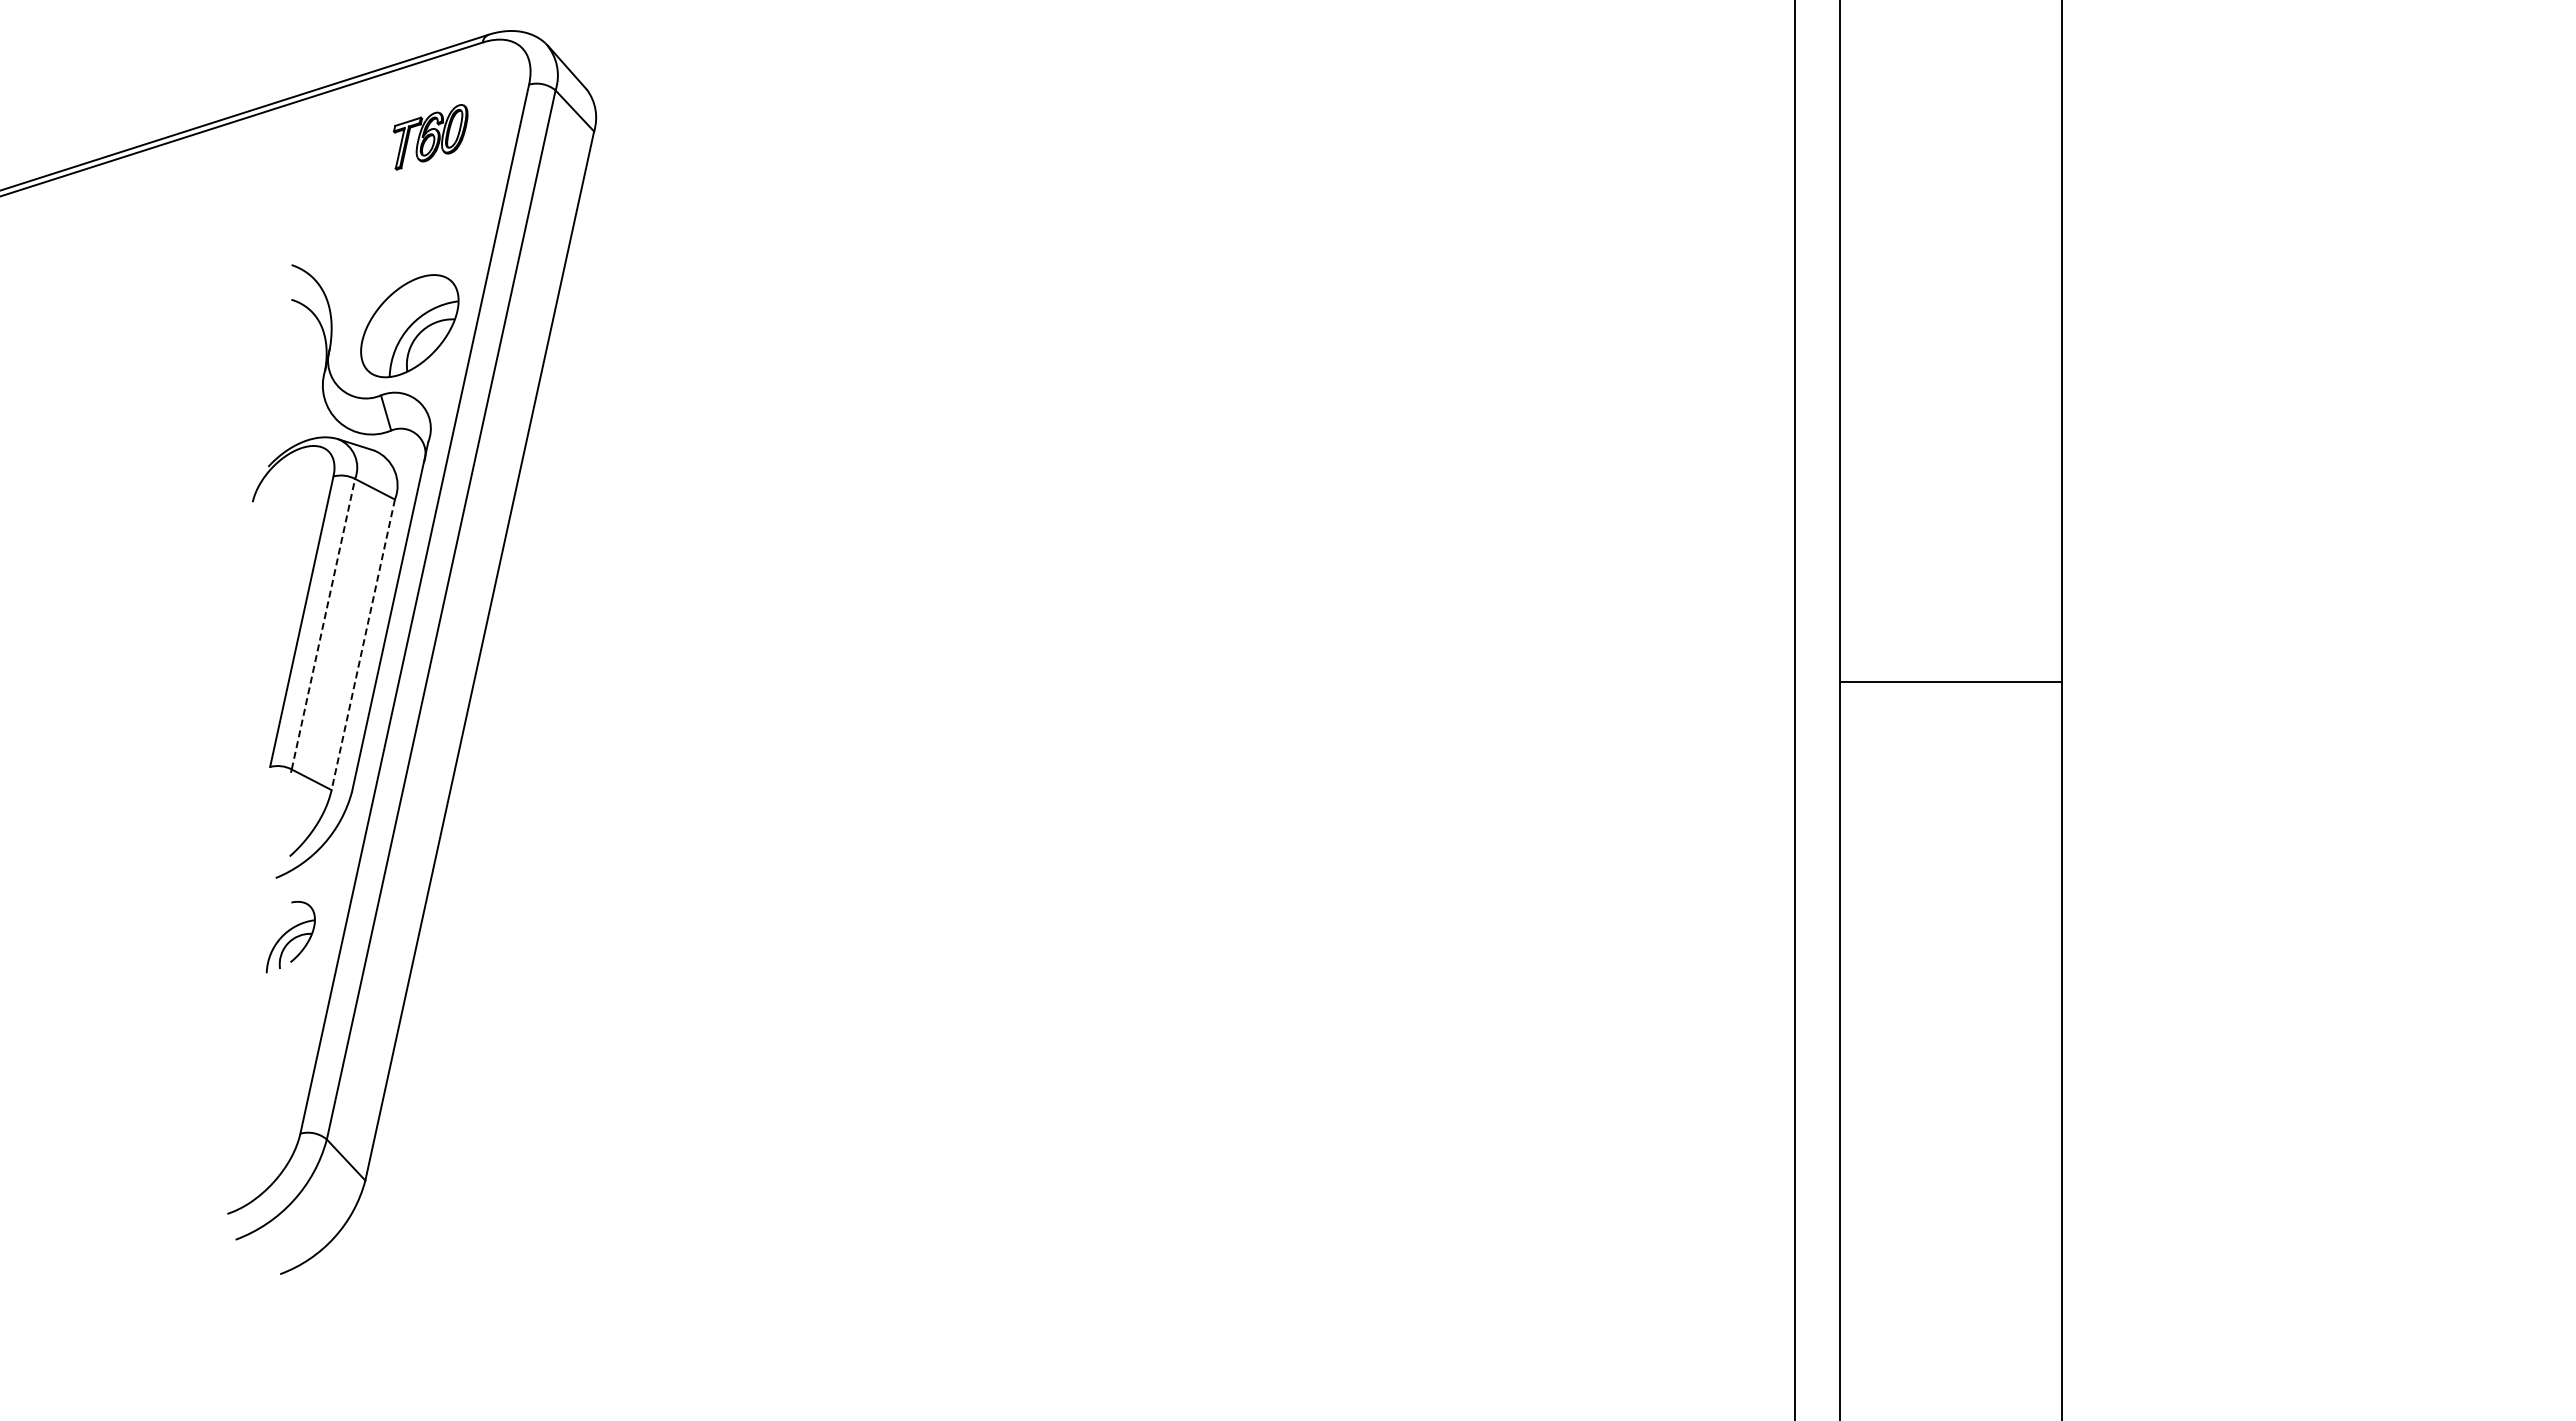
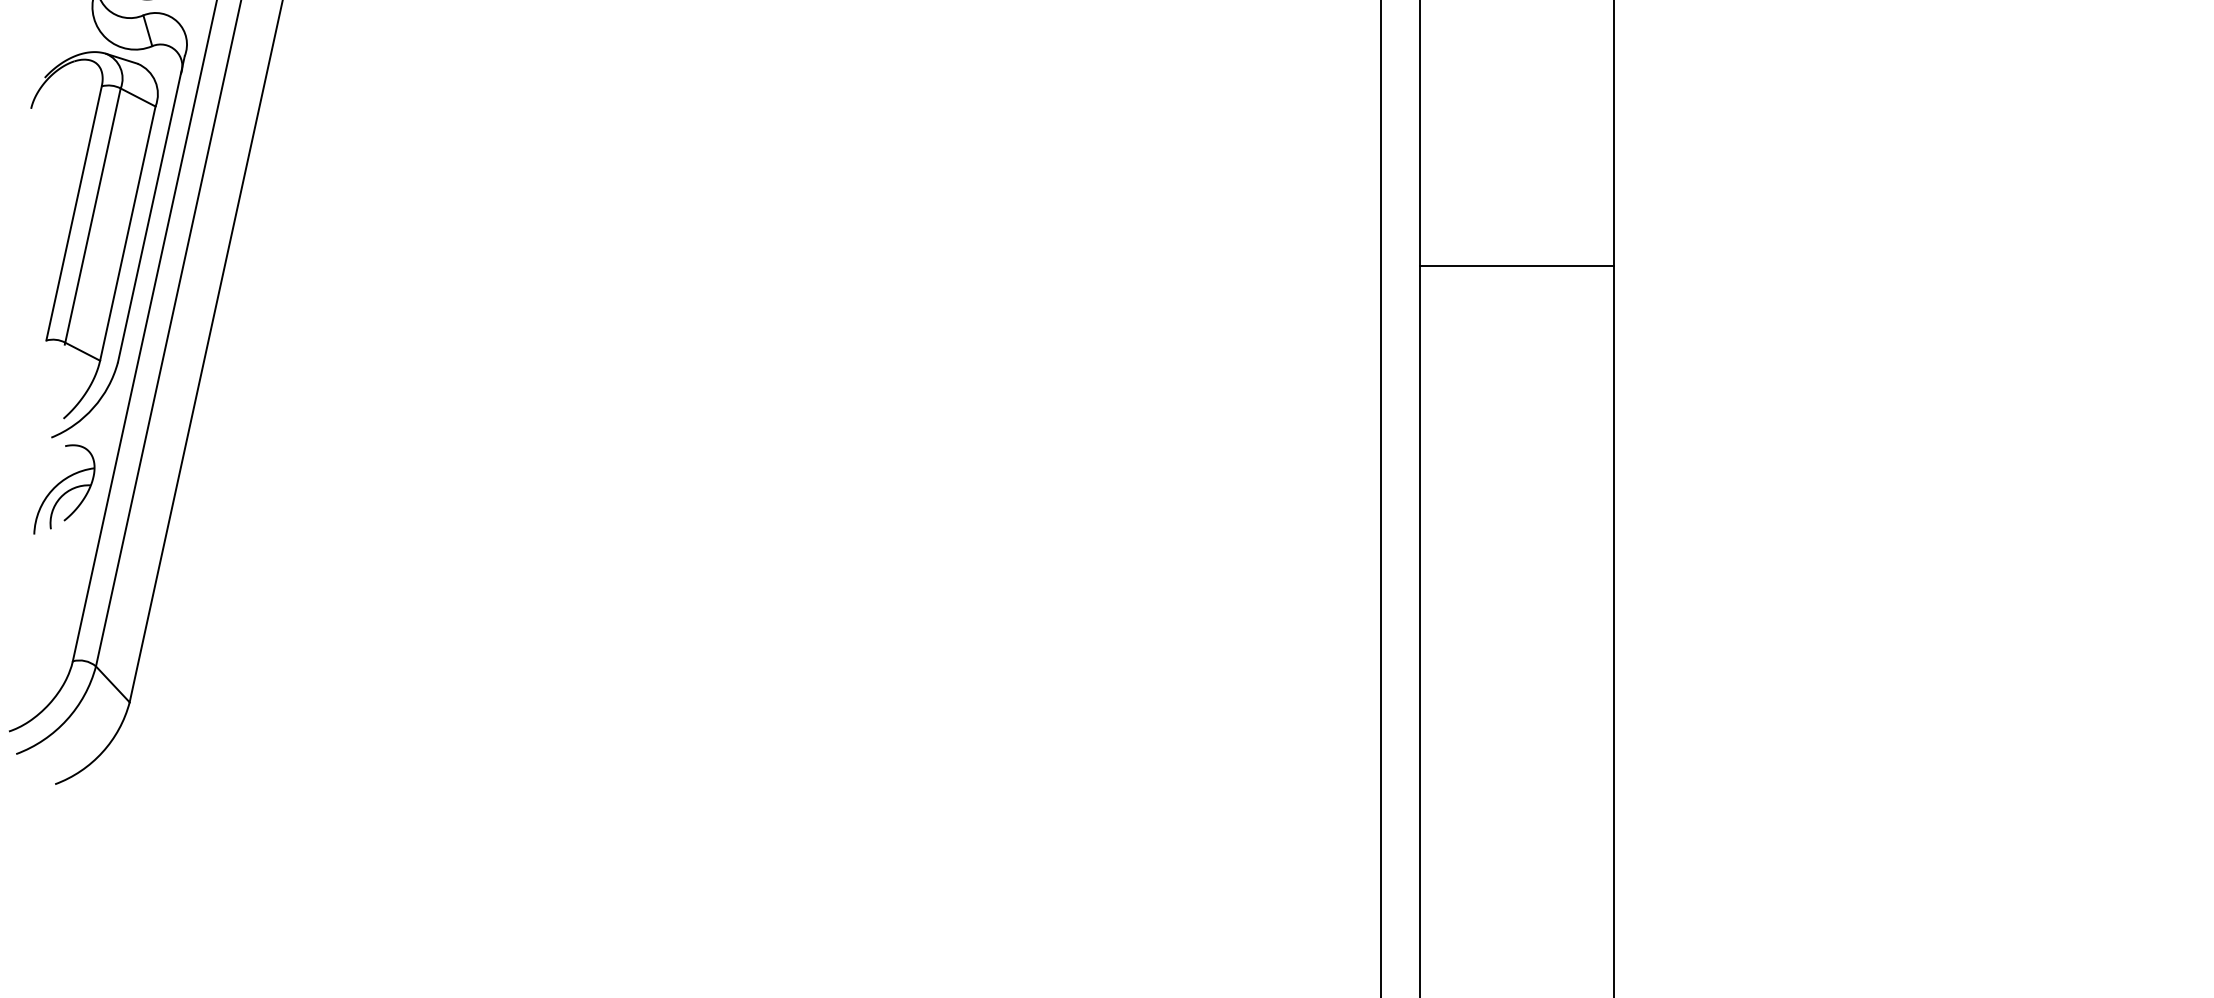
line: (323, 624) -> (93, 215), dashed -> solid
line: (363, 644) -> (128, 233), dashed -> solid
part: (290, 936) -> (64, 488), size x1.43

